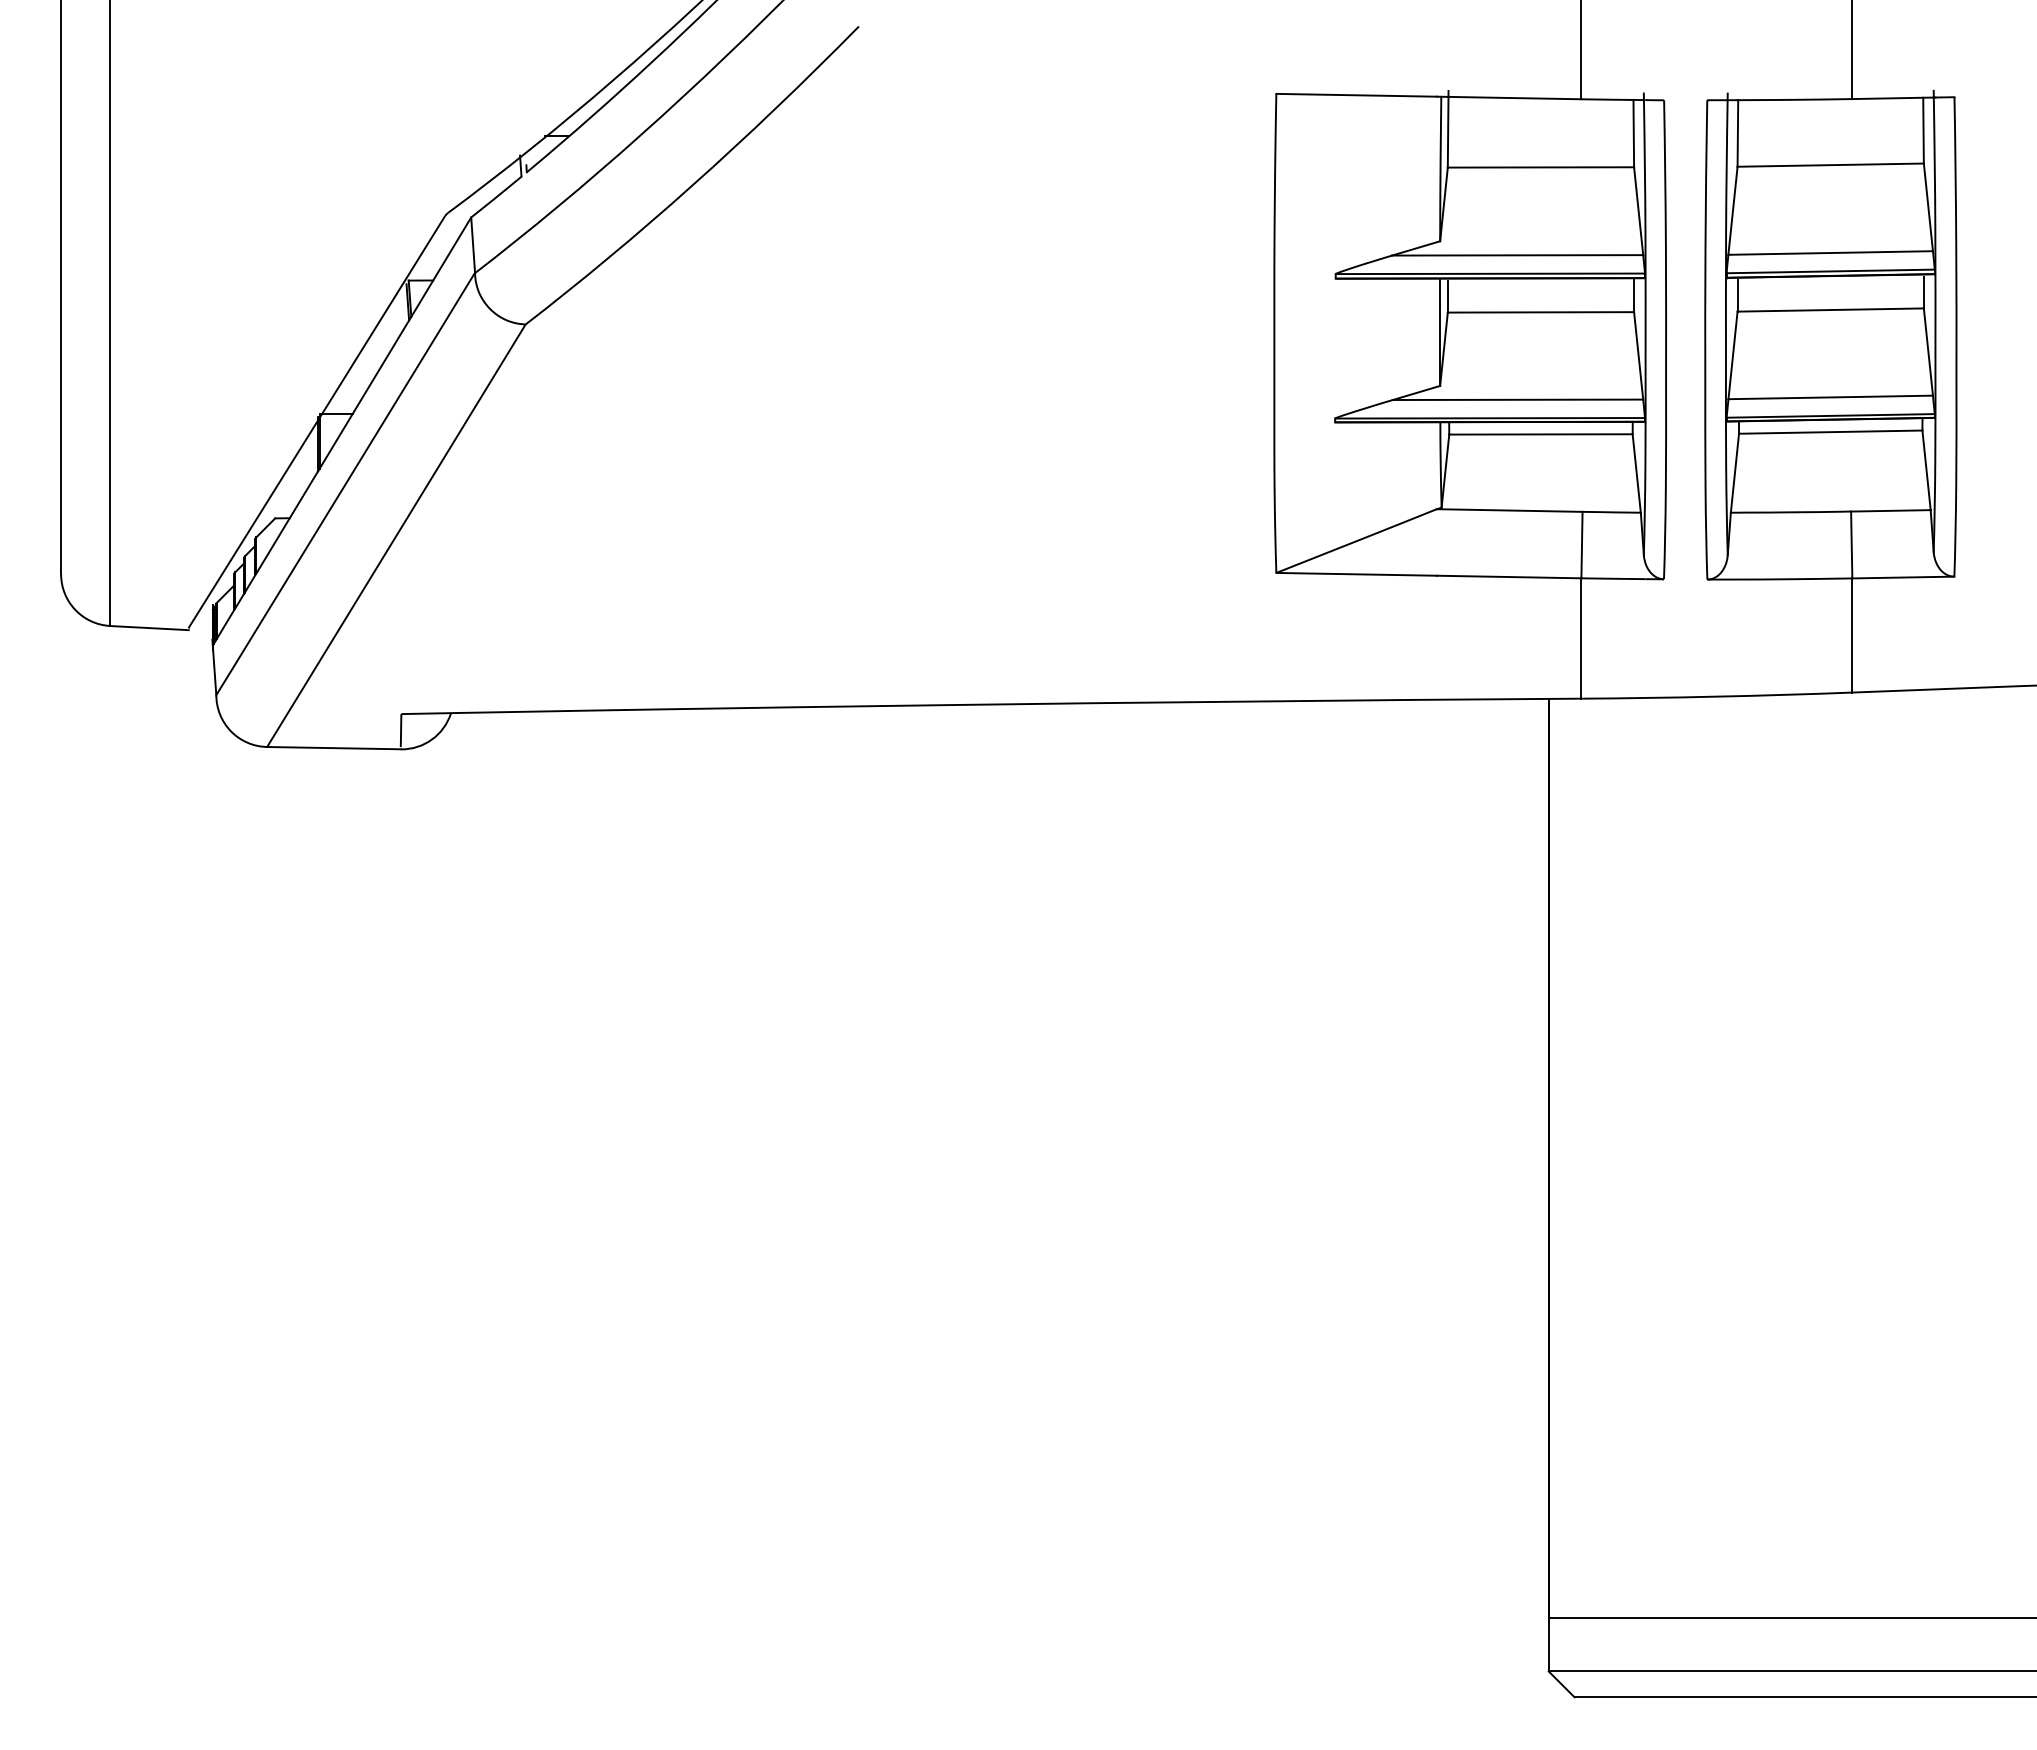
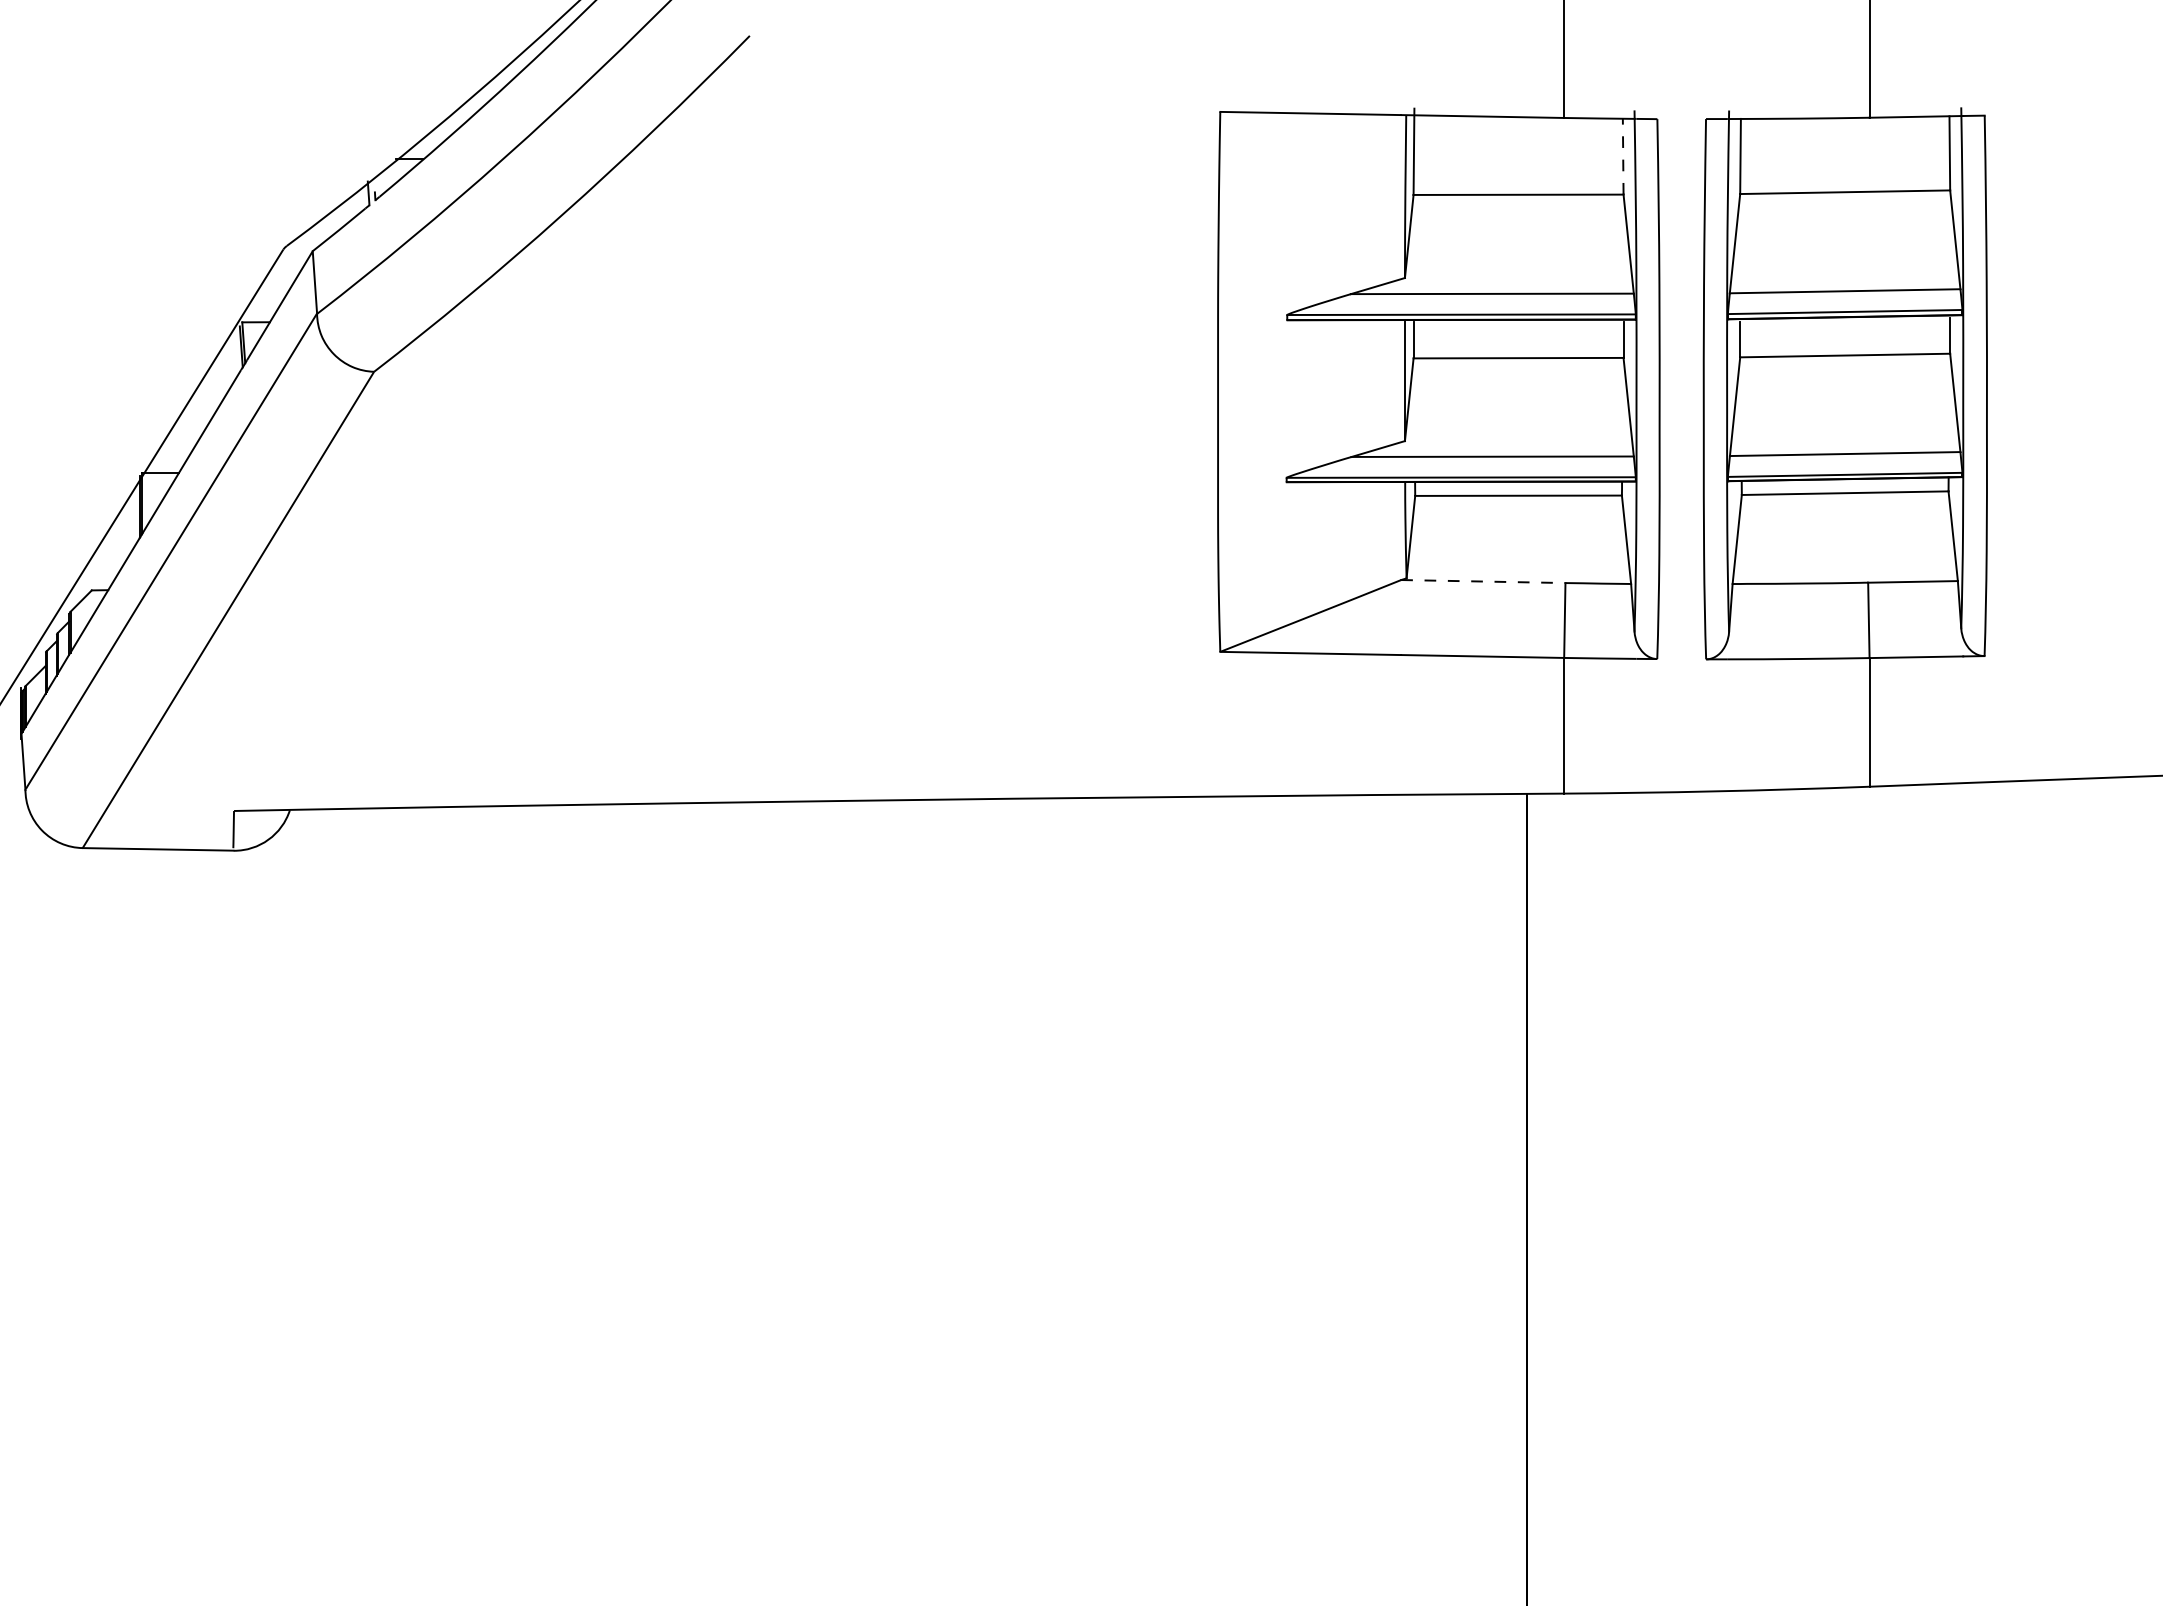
line: (1633, 133) -> (1622, 156), solid -> dashed
line: (1509, 510) -> (1483, 581), solid -> dashed

